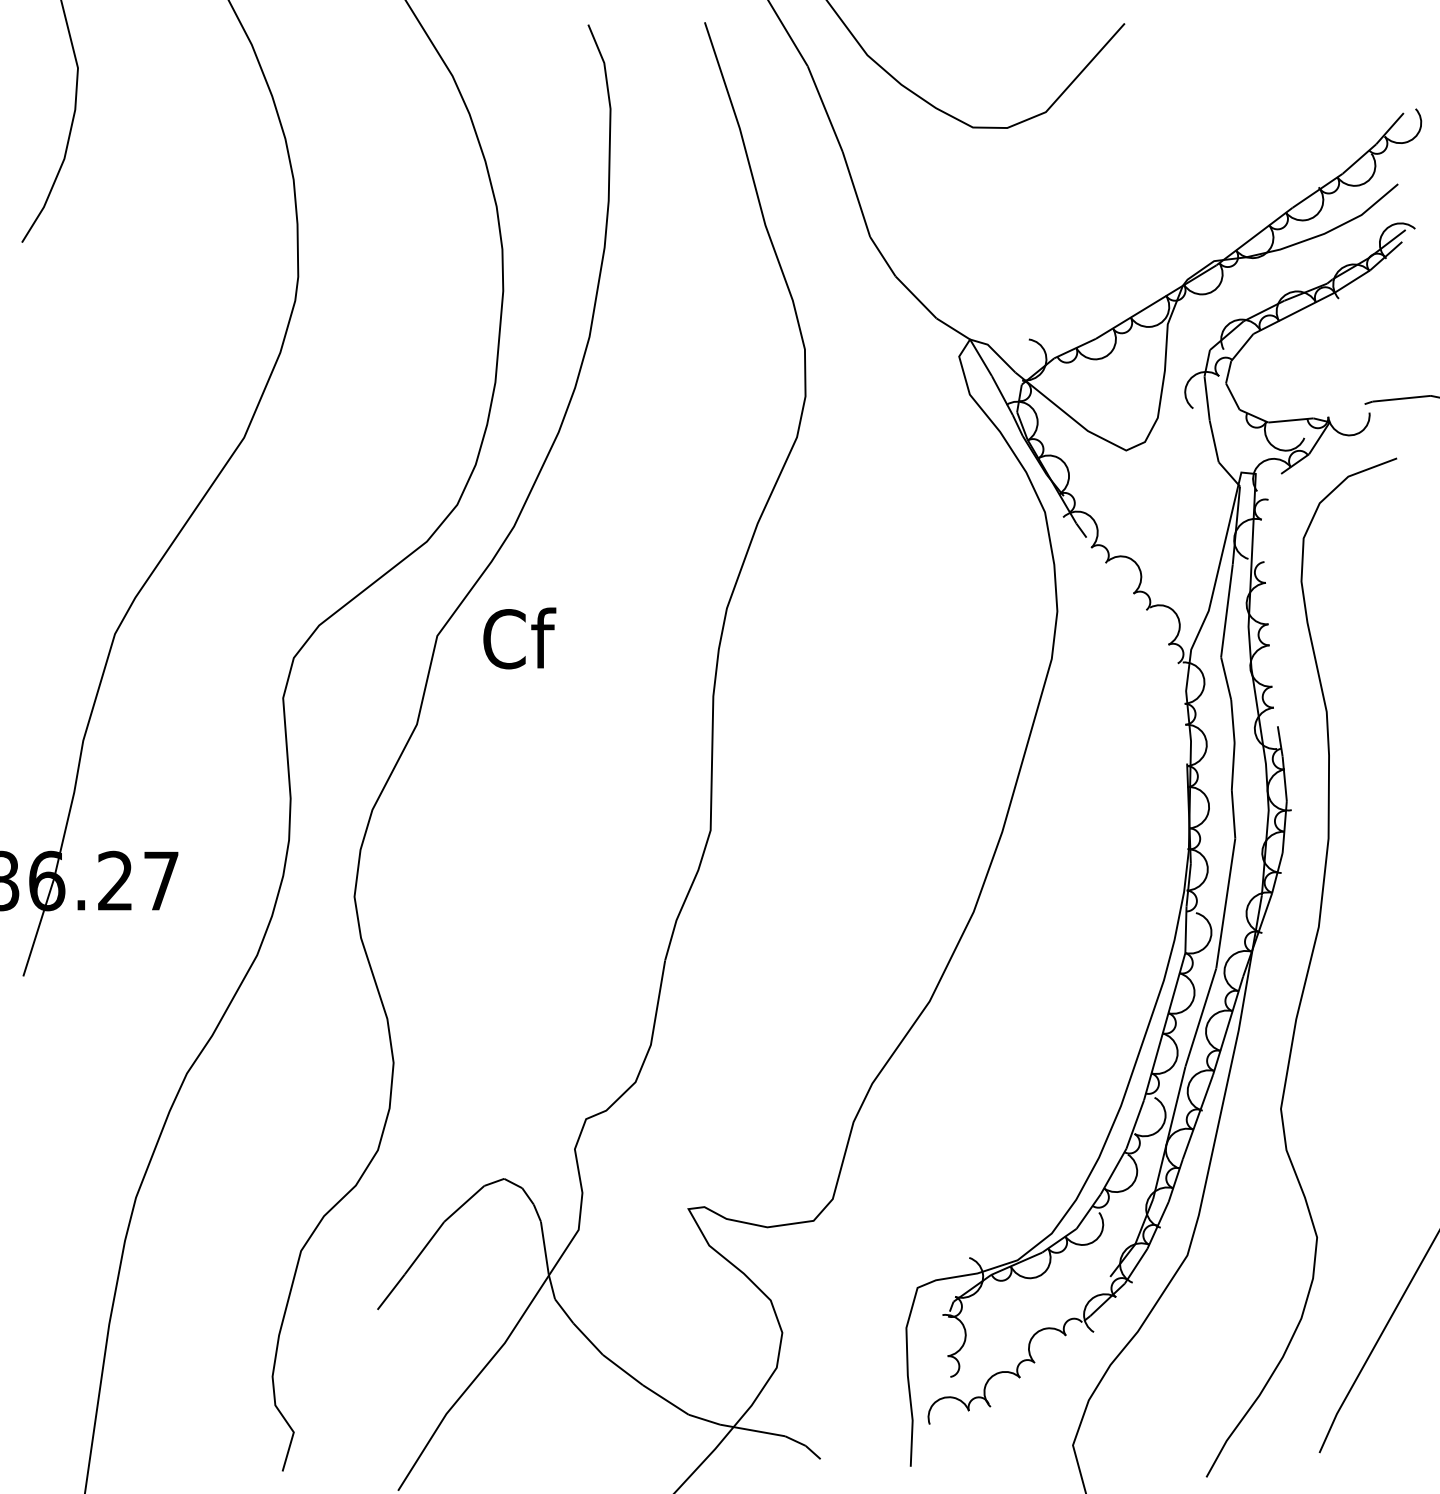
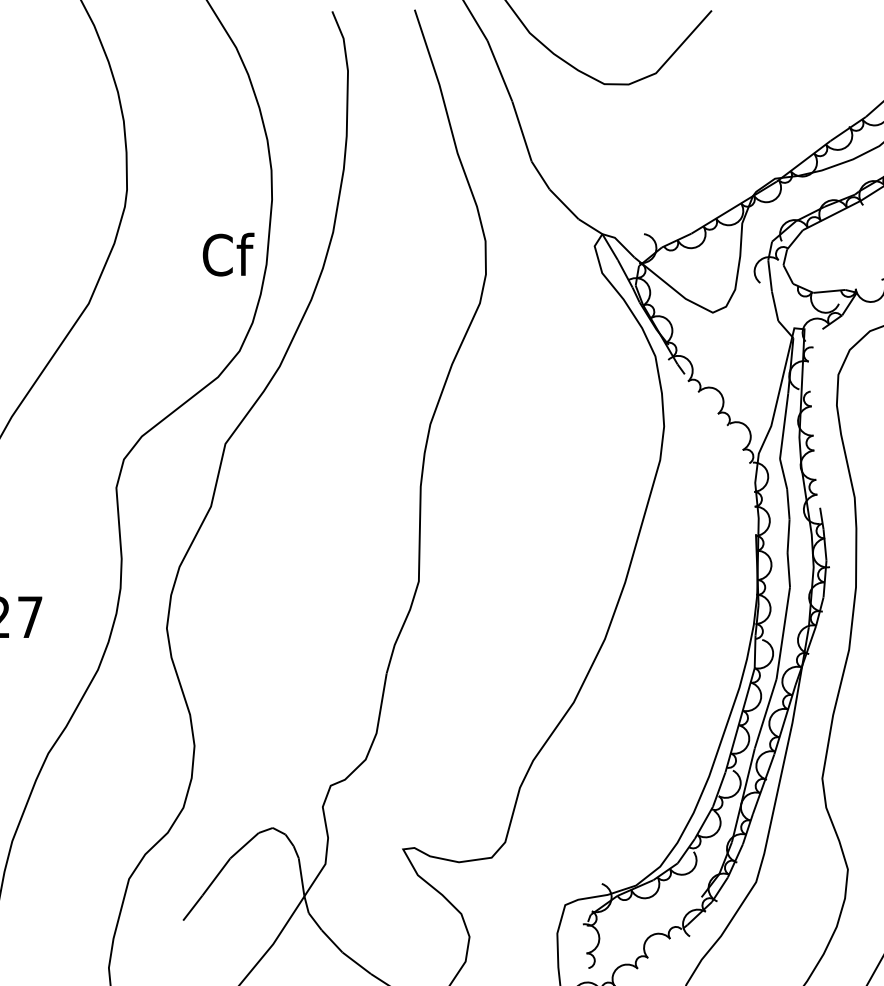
text: (519, 638) -> (228, 254), moved

